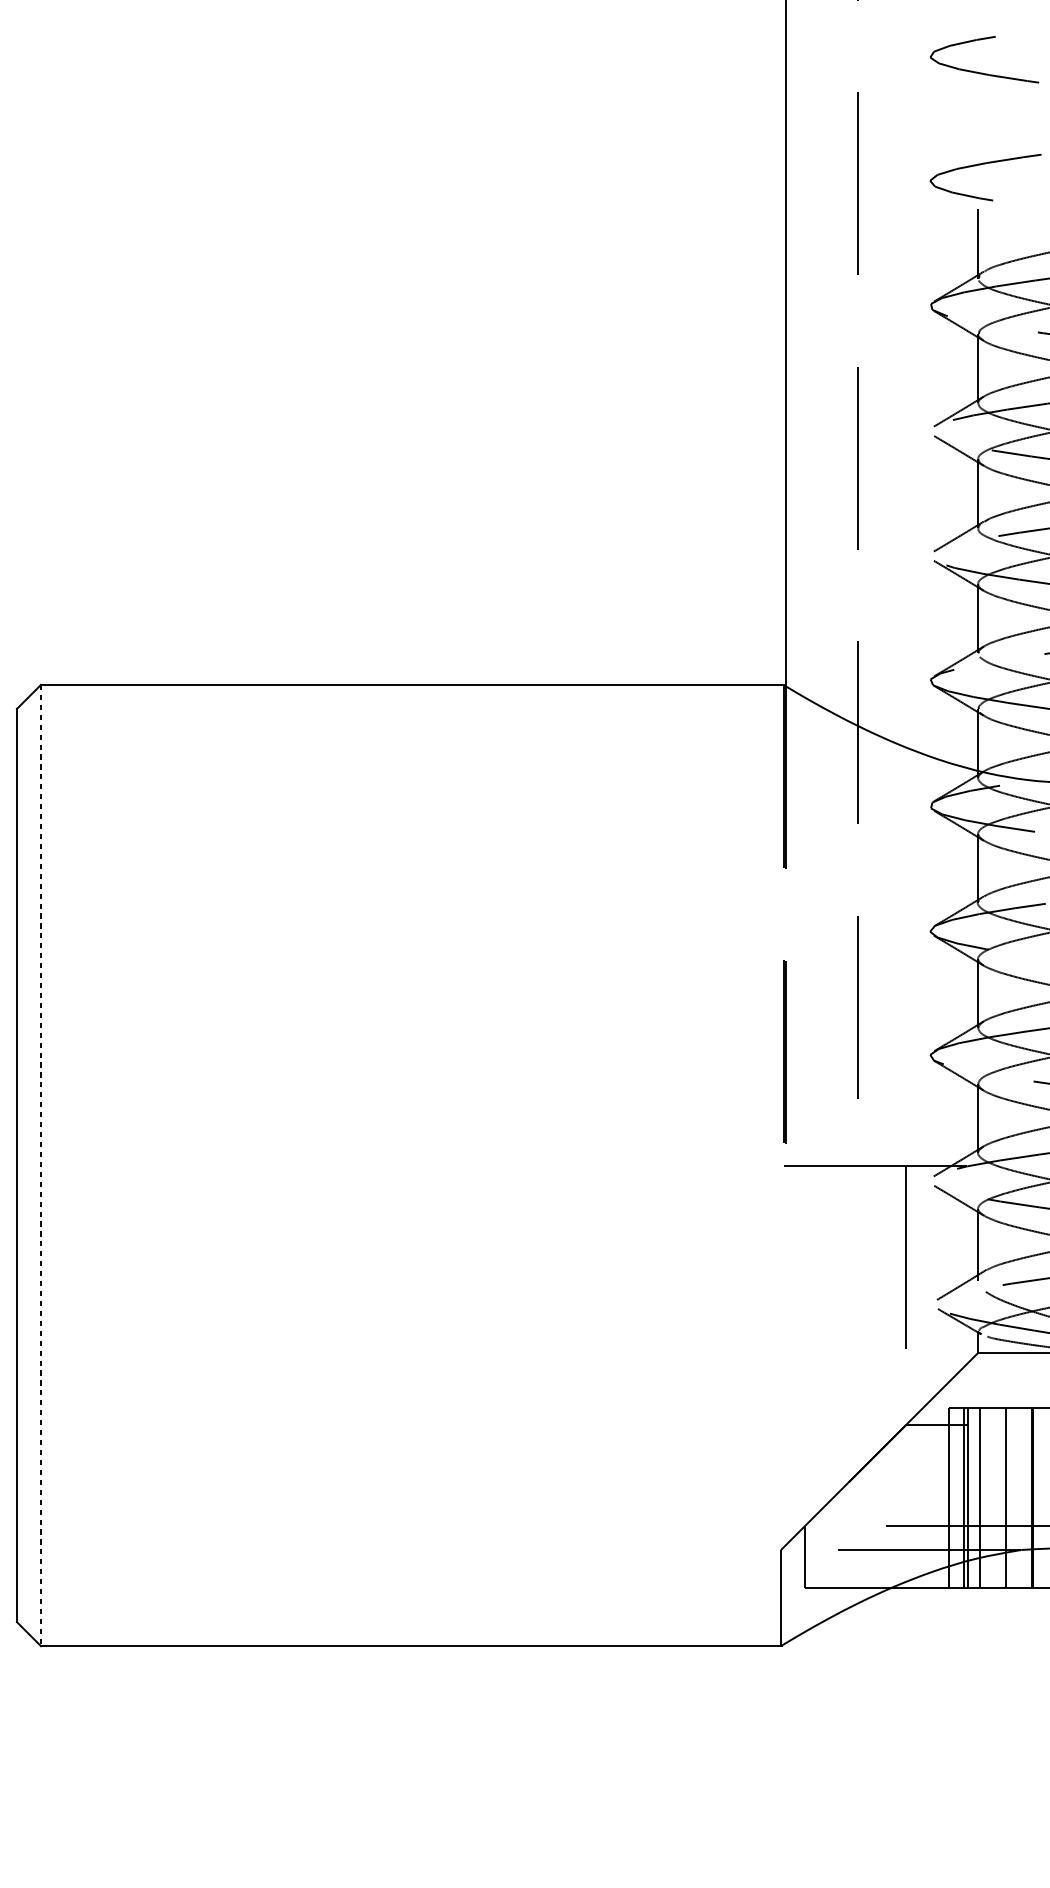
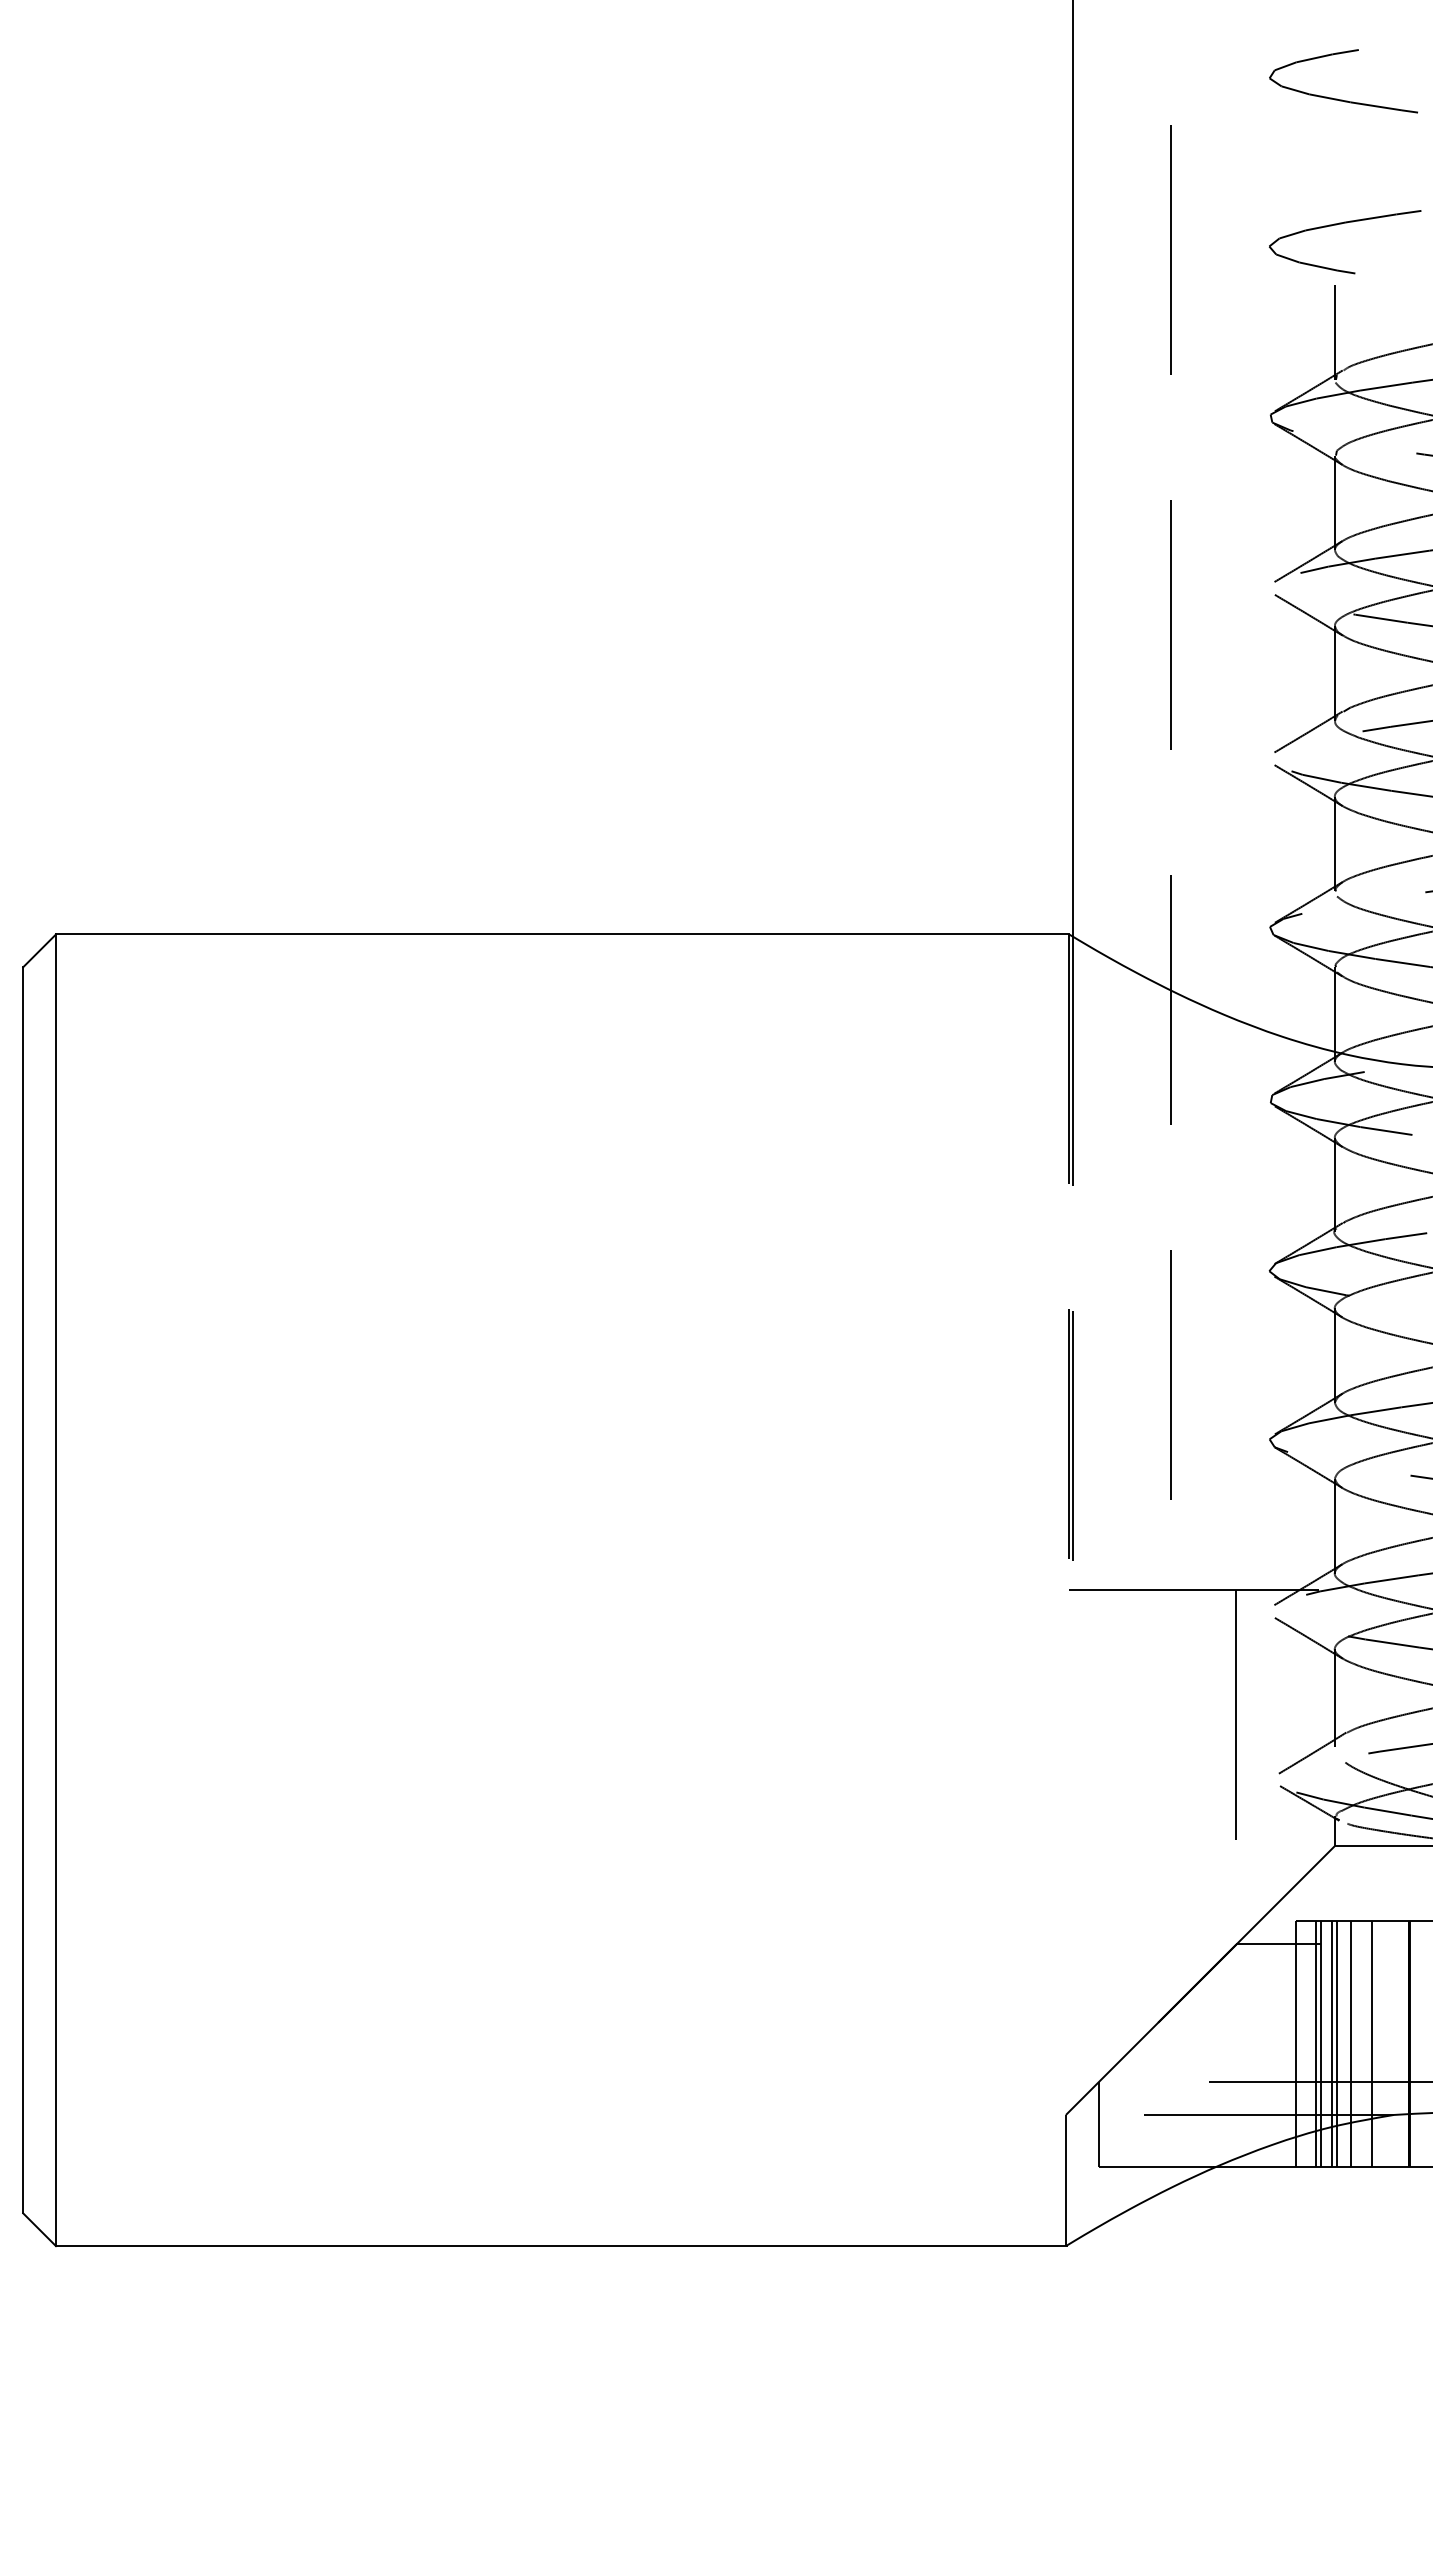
line: (40, 1165) -> (55, 1590), dashed -> solid
line: (975, 1497) -> (1331, 2043), added
line: (989, 1497) -> (1350, 2043), added

